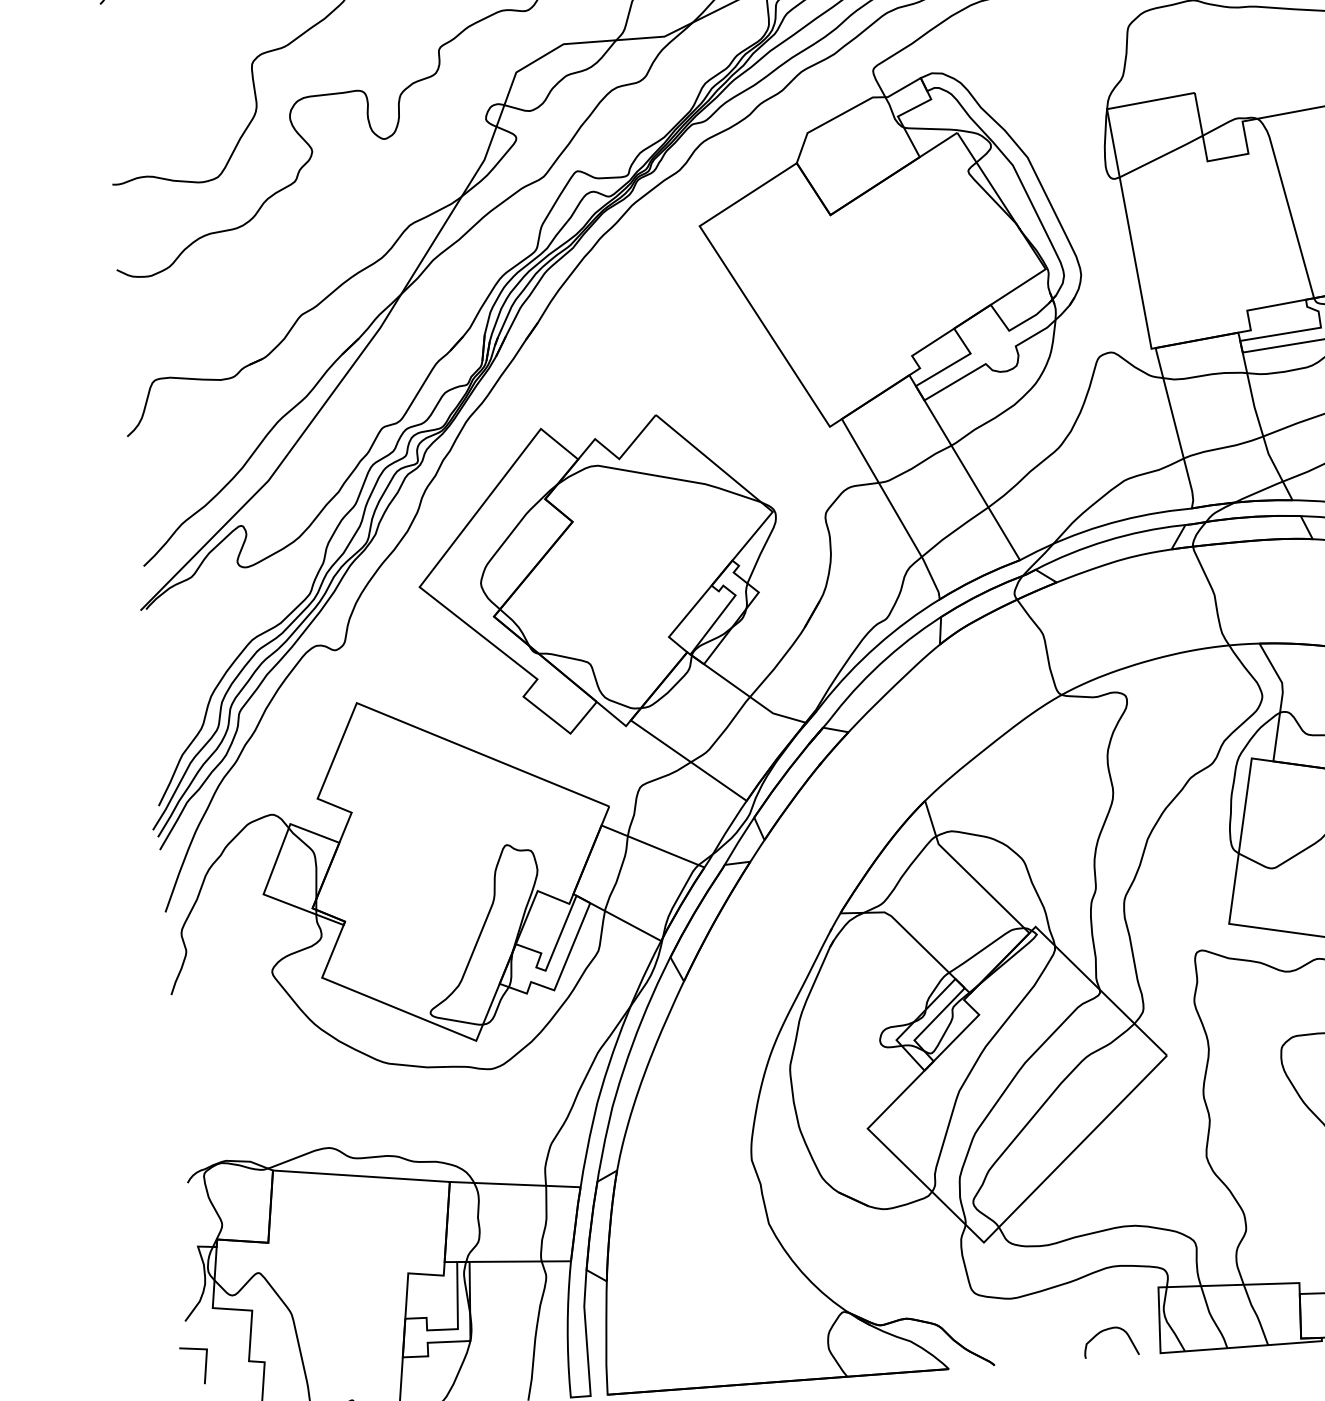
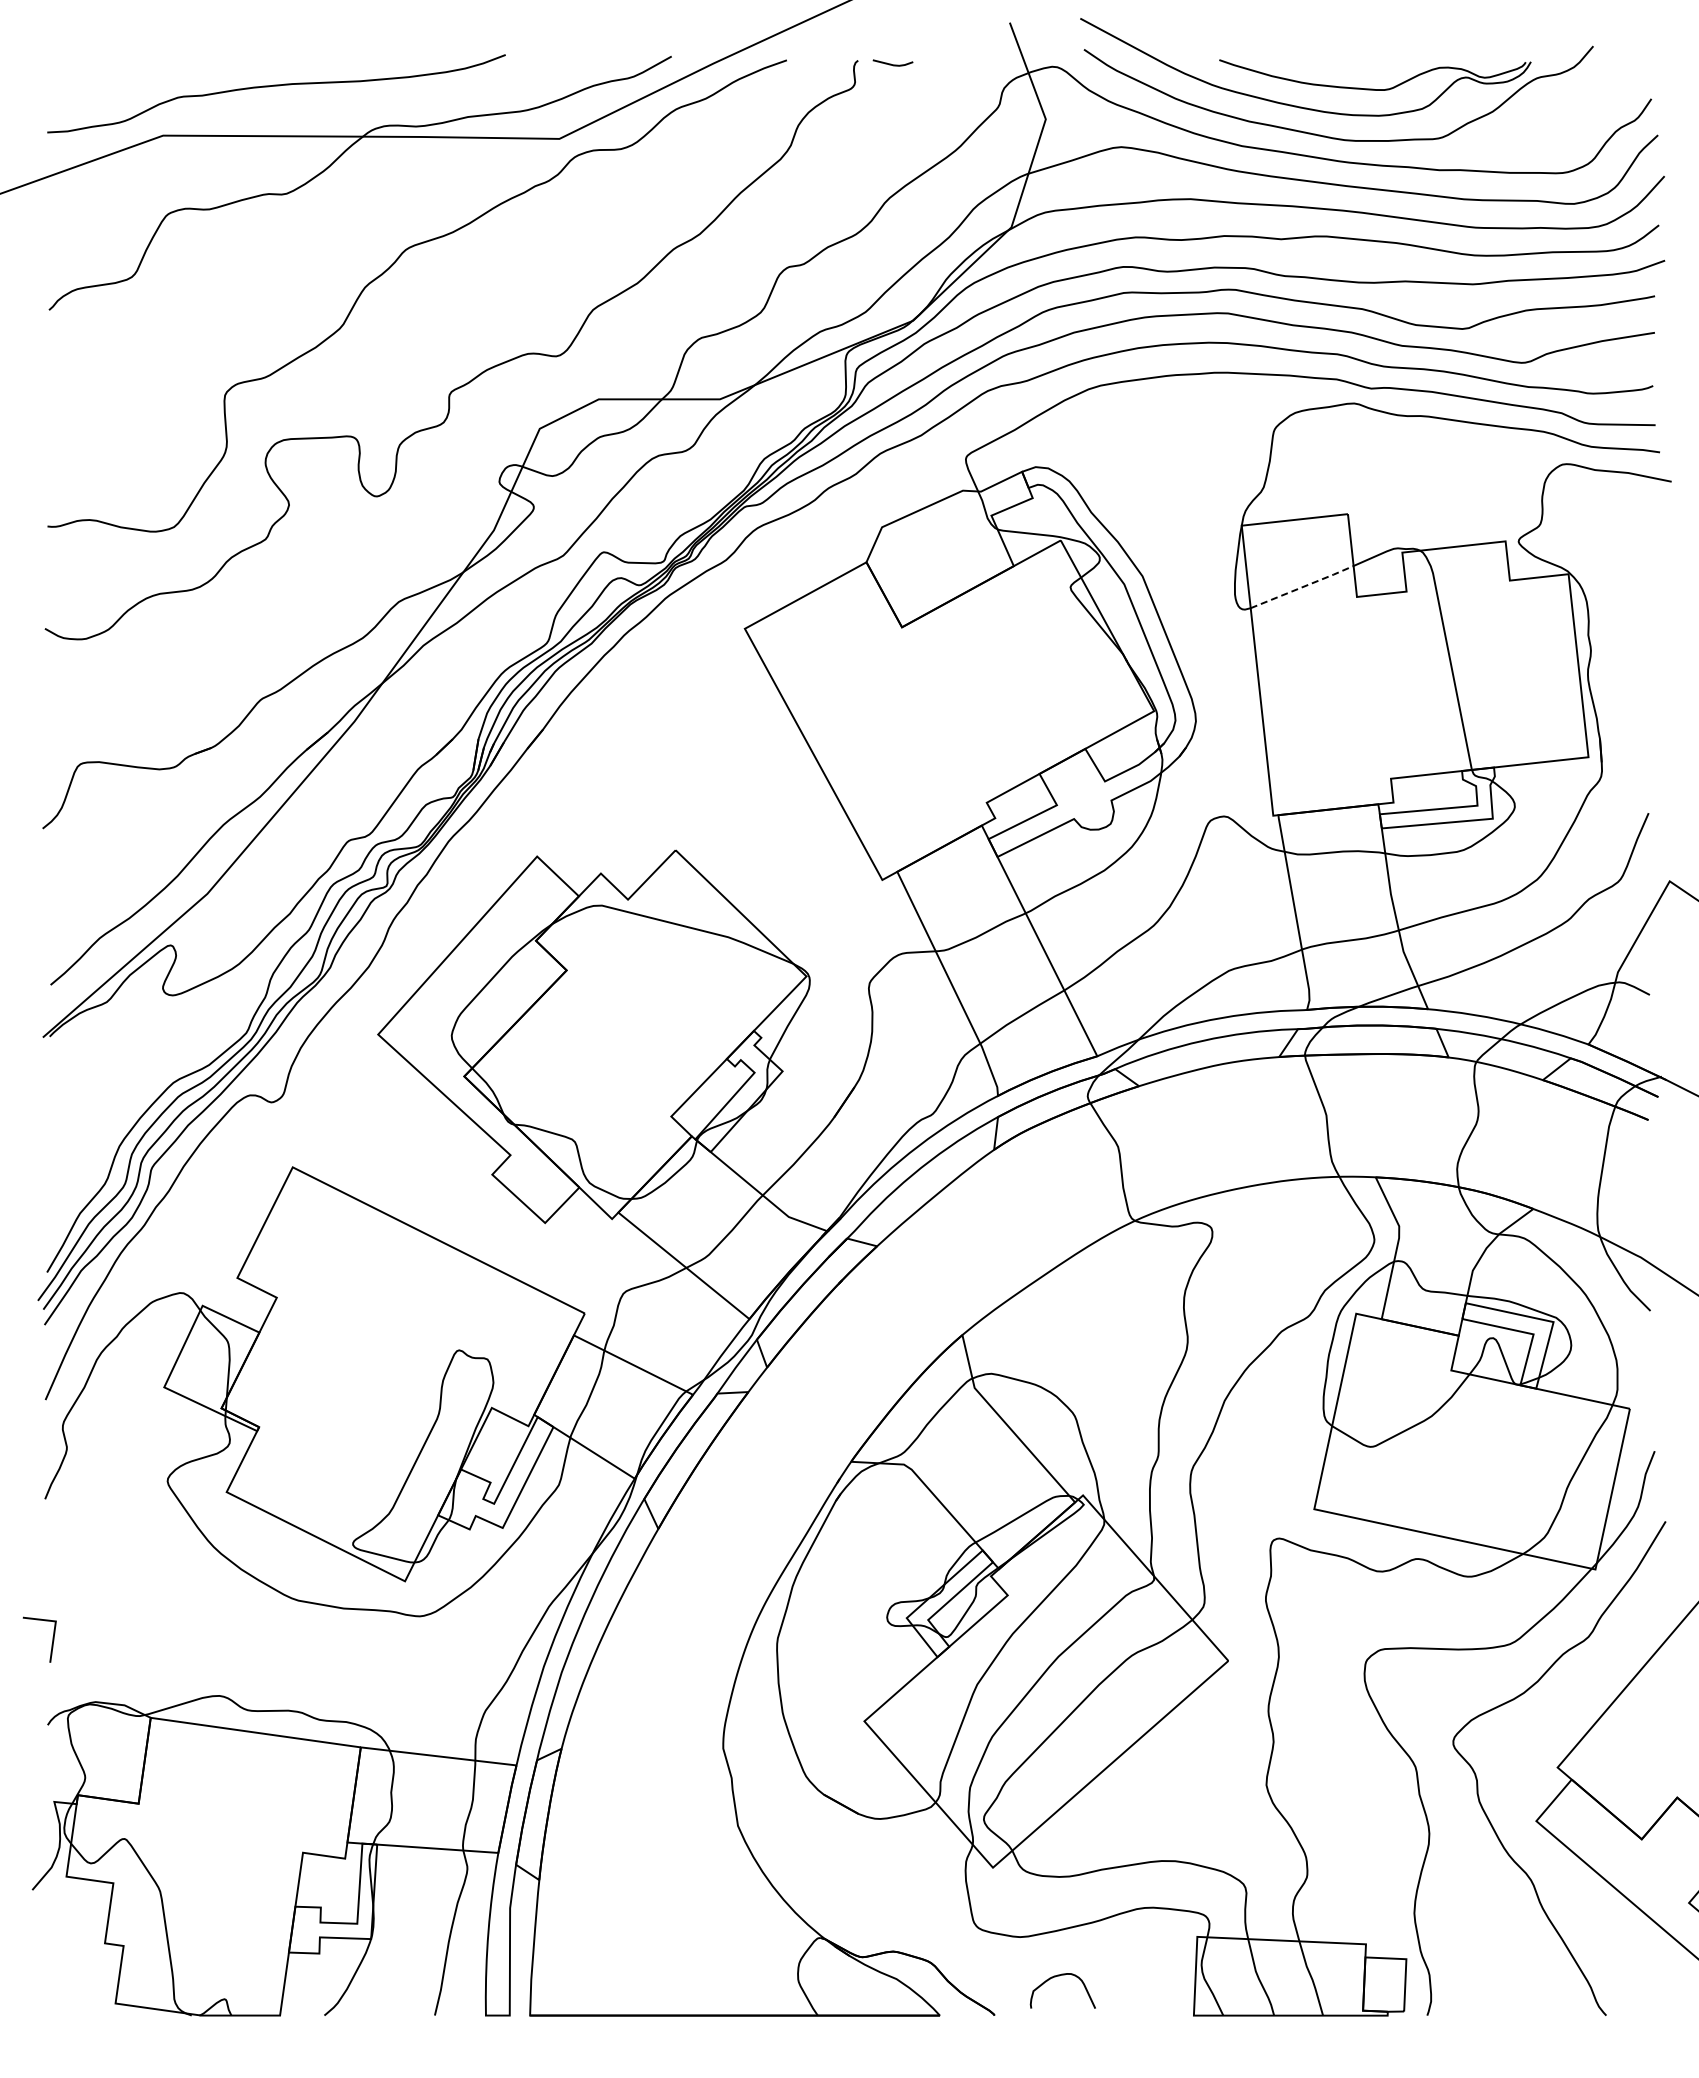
line: (1162, 155) -> (1303, 586), solid -> dashed
curve: (1107, 1330) -> (1059, 1976), moved
line: (205, 1364) -> (52, 1639), moved

